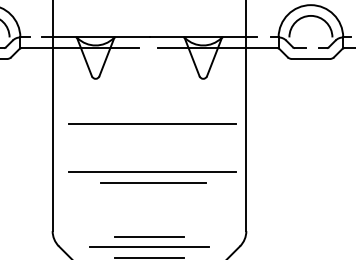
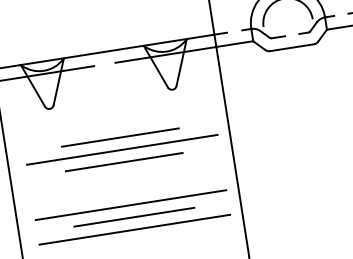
line: (152, 112) -> (120, 137), added
line: (151, 133) -> (123, 161), added
line: (151, 193) -> (134, 229), added

